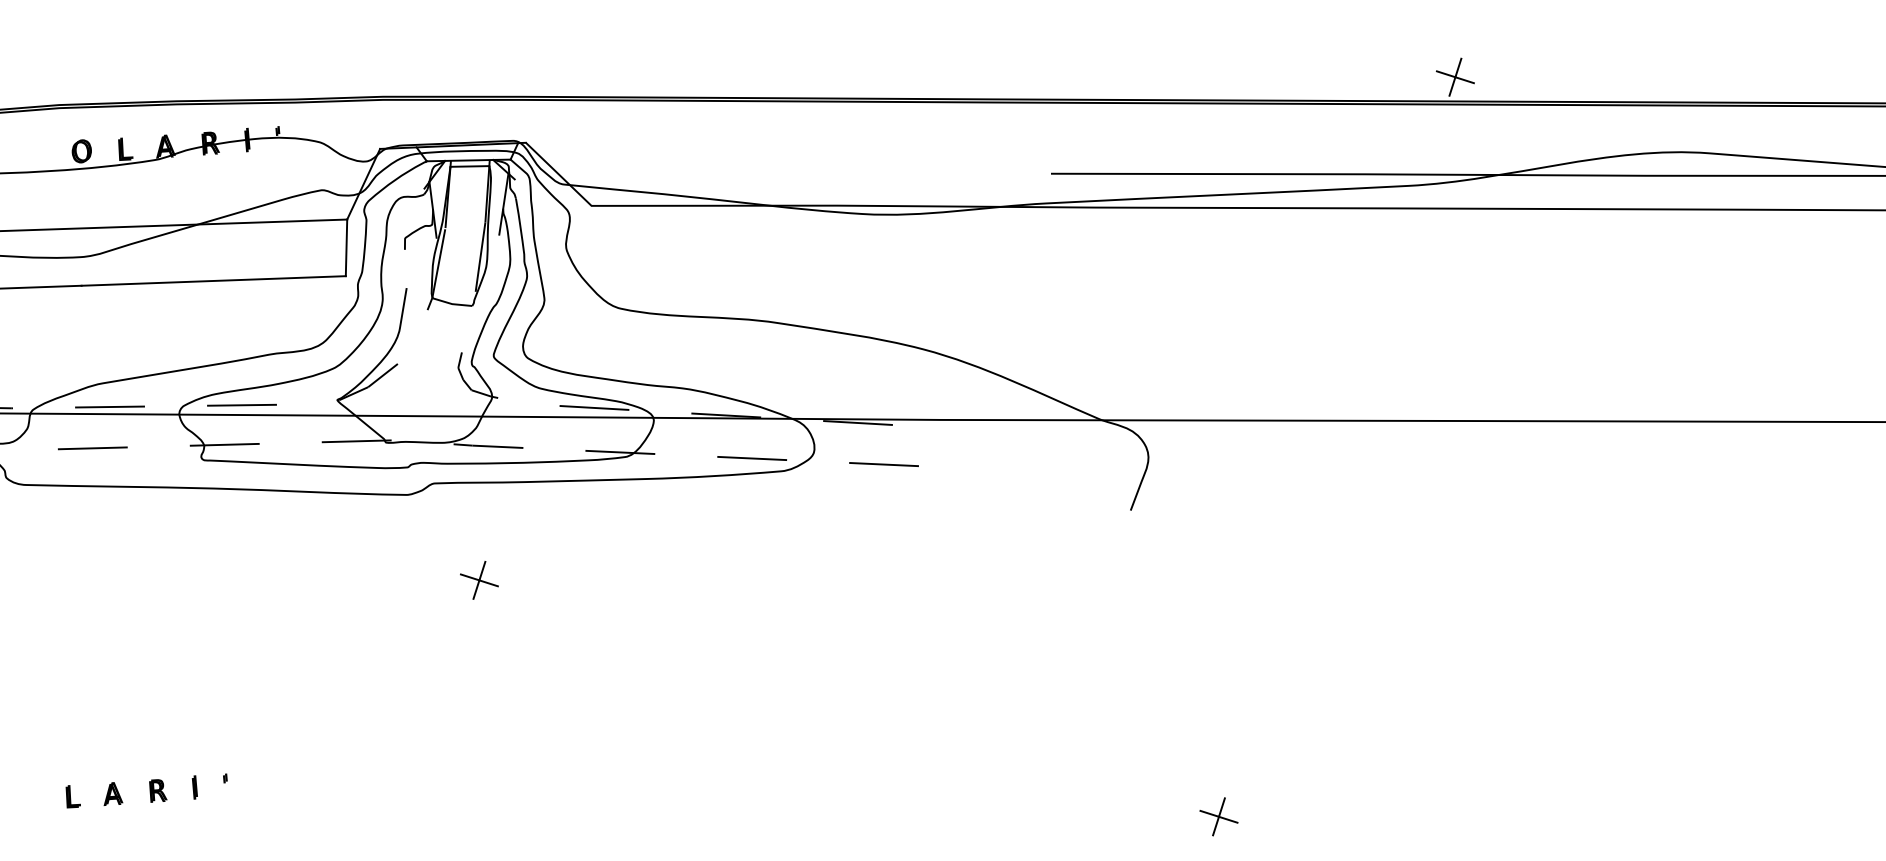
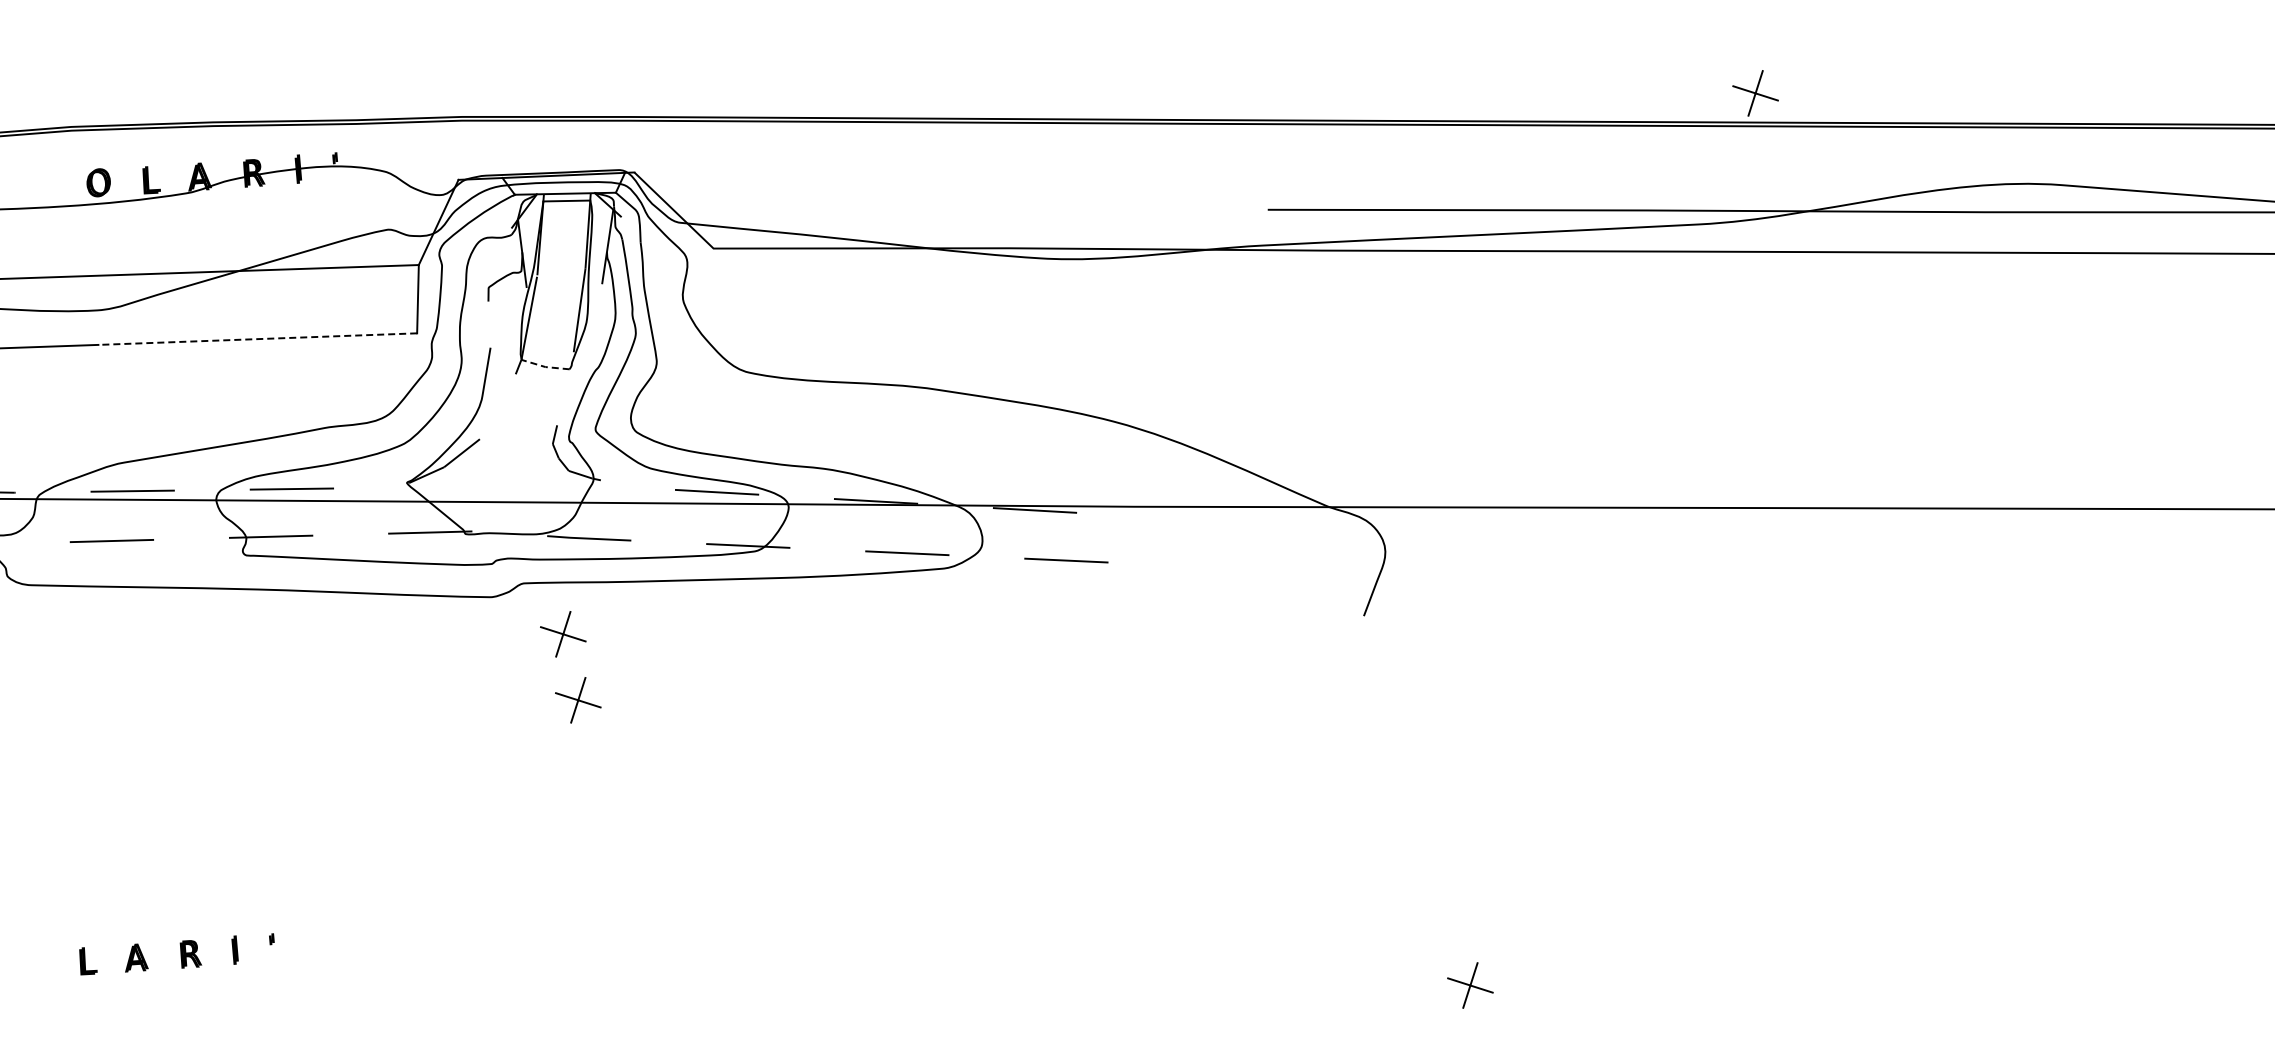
line: (213, 281) -> (257, 339), solid -> dashed
line: (452, 304) -> (545, 367), solid -> dashed
part: (467, 525) -> (563, 634), added

